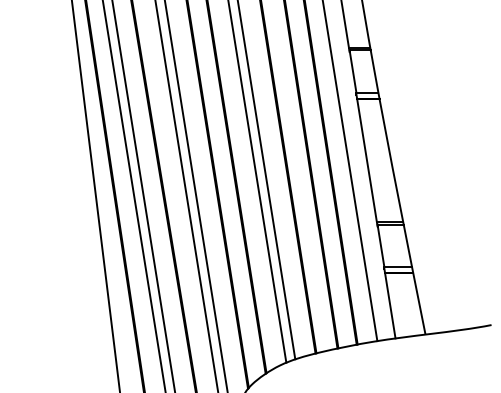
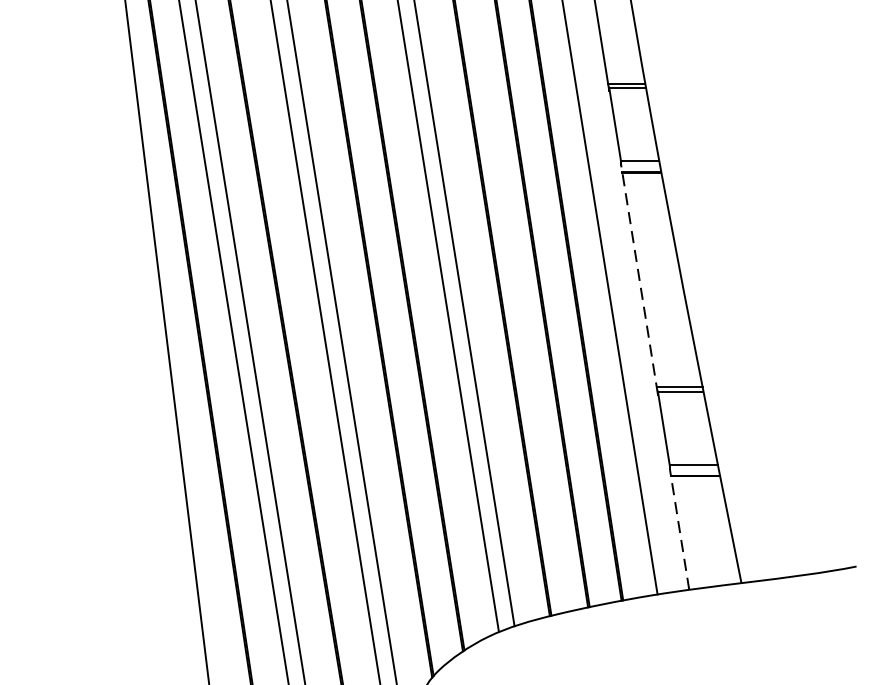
line: (367, 160) -> (640, 279), solid -> dashed
line: (389, 303) -> (678, 528), solid -> dashed

